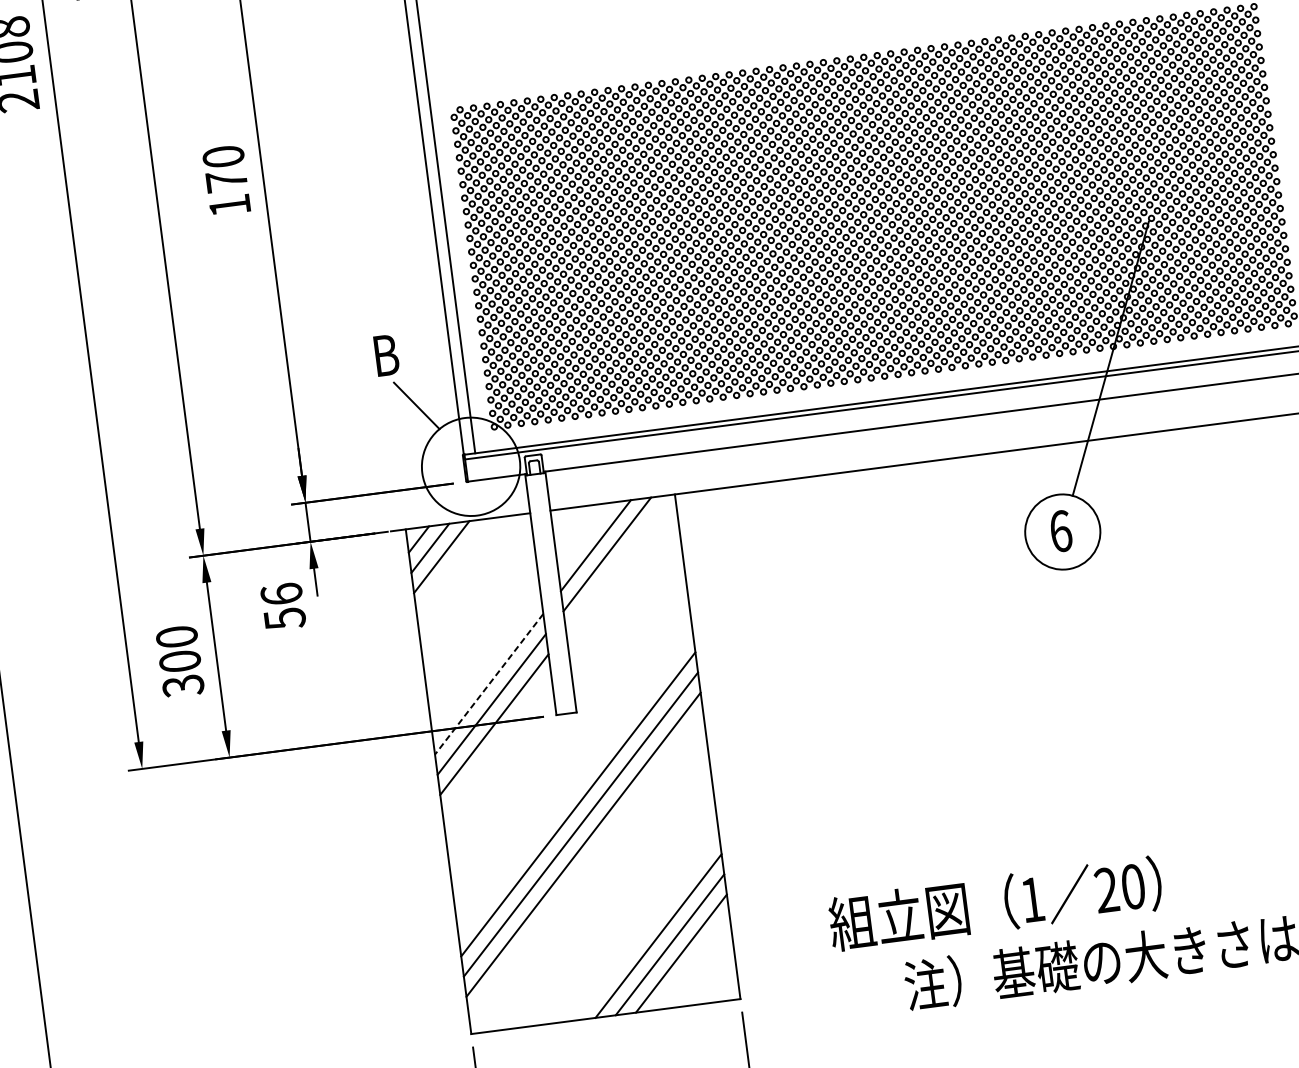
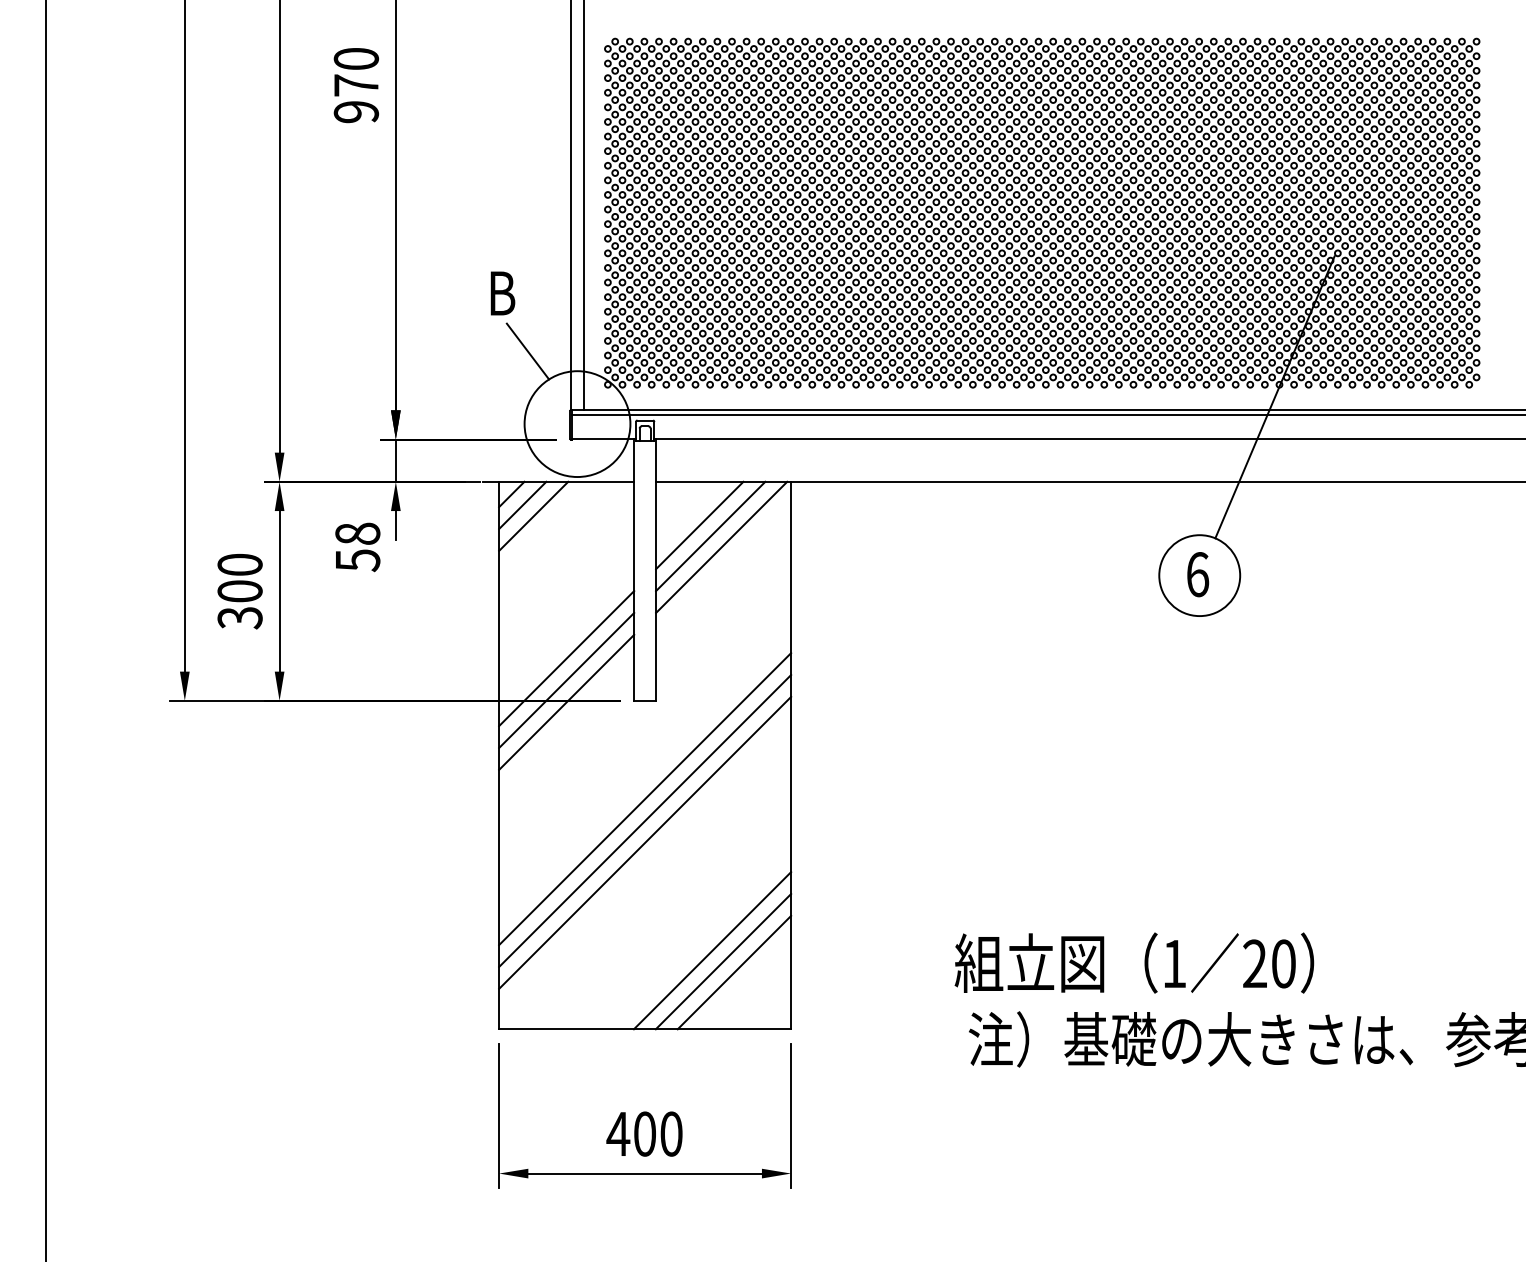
text: (230, 206) -> (356, 112), 170 -> 970
line: (618, 562) -> (721, 546), added
text: (281, 594) -> (357, 533), 56 -> 58
line: (489, 684) -> (566, 658), dashed -> solid
text: (995, 903) -> (1134, 962), moved

